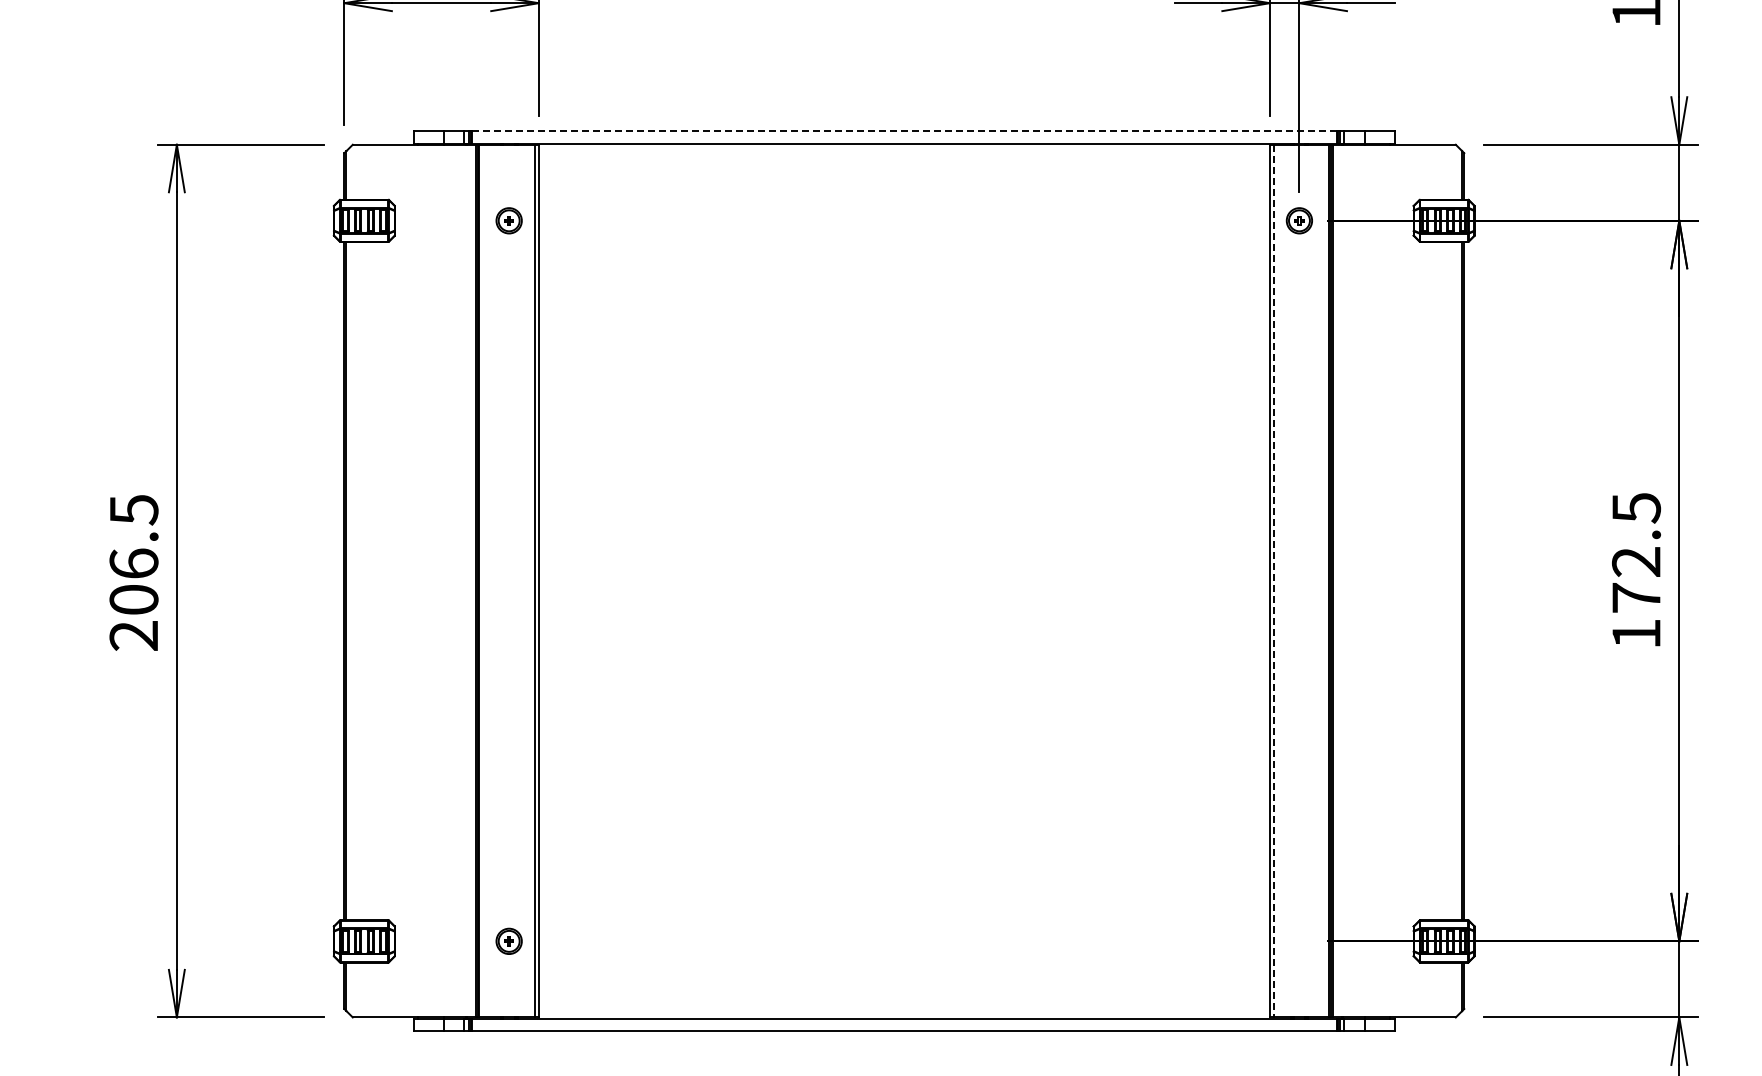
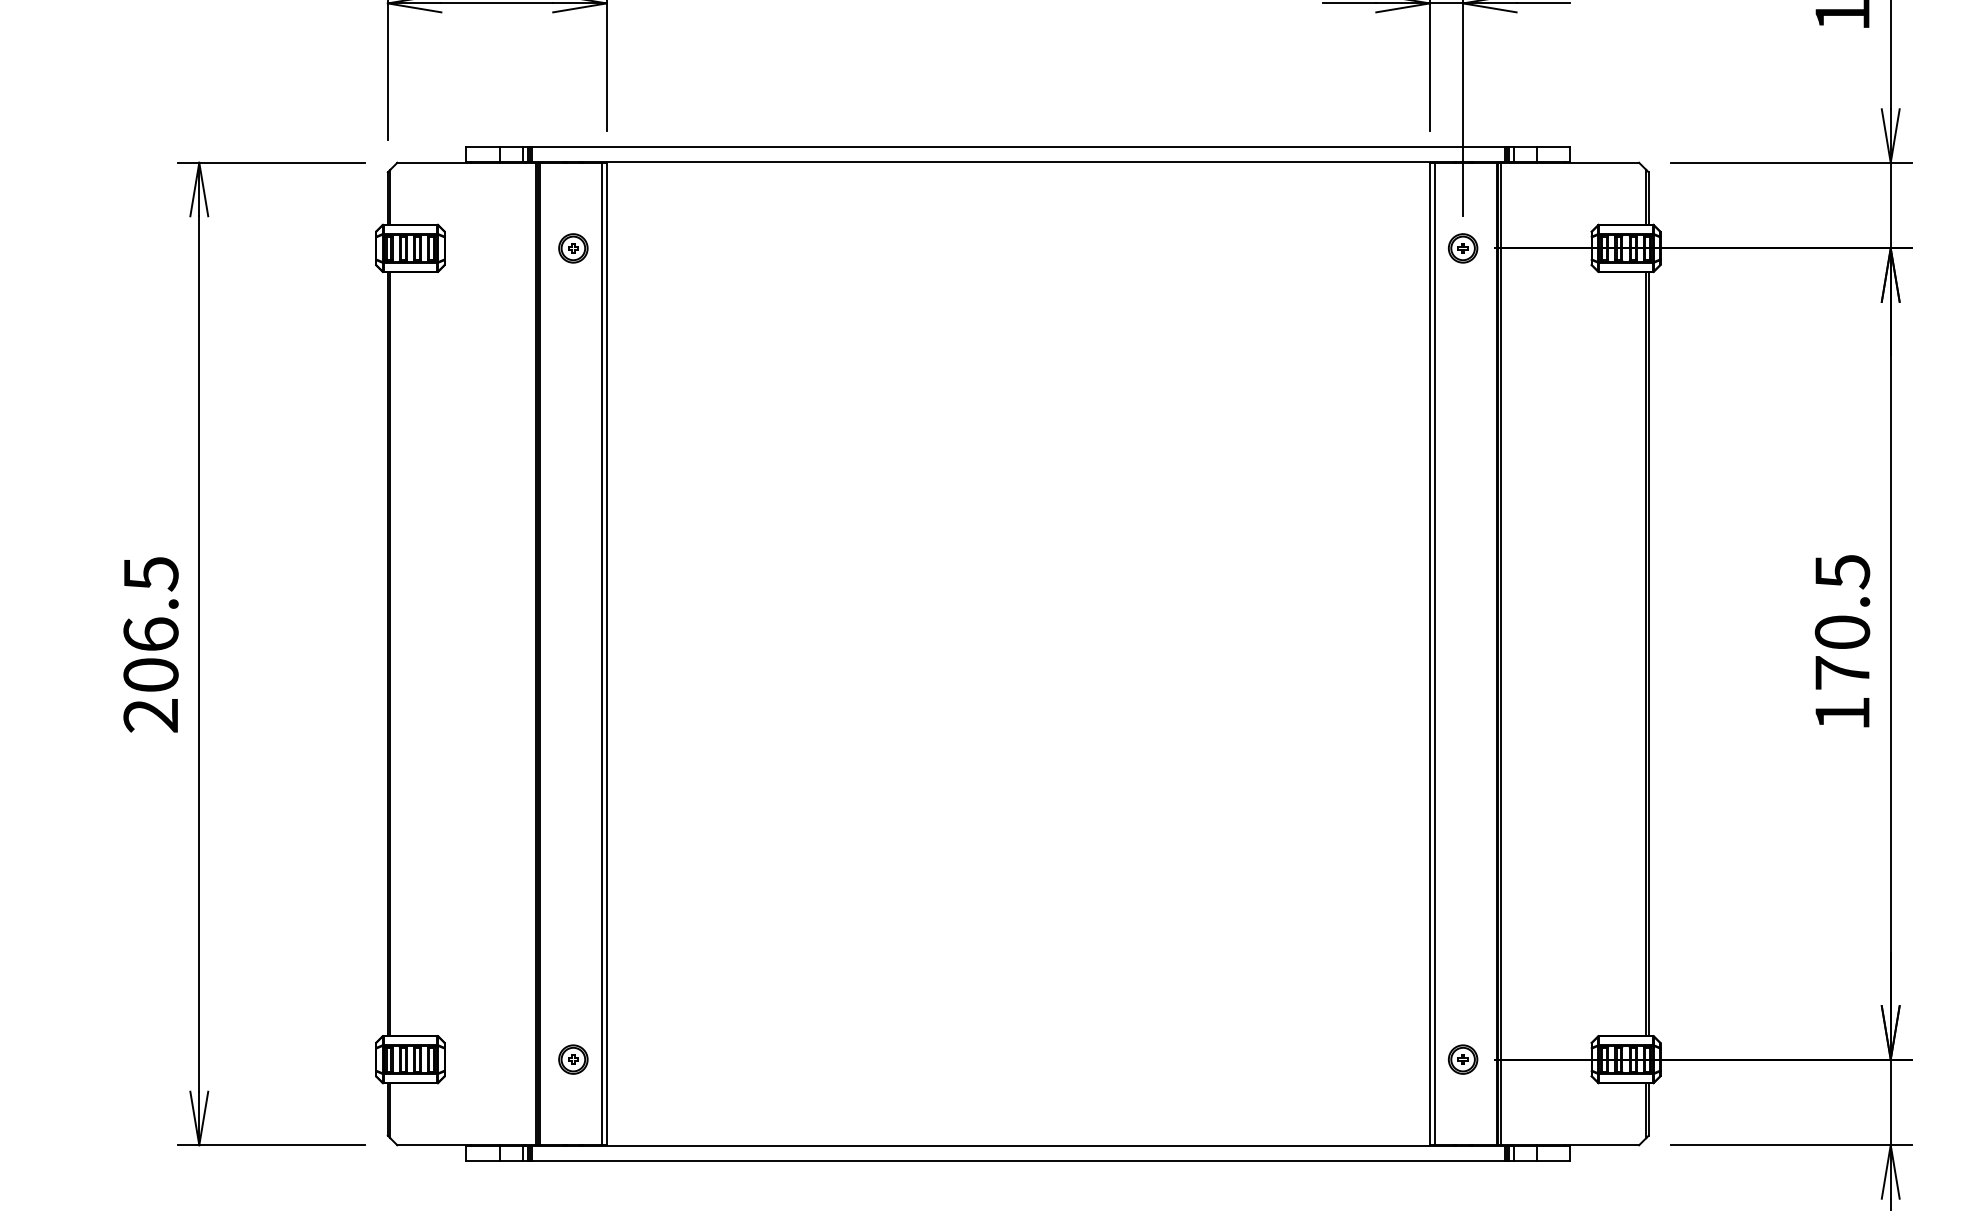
line: (904, 131) -> (1018, 147), dashed -> solid
text: (1636, 561) -> (1842, 631), 172.5 -> 170.5
line: (1274, 581) -> (1435, 654), dashed -> solid
part: (1298, 940) -> (1462, 1058), added

